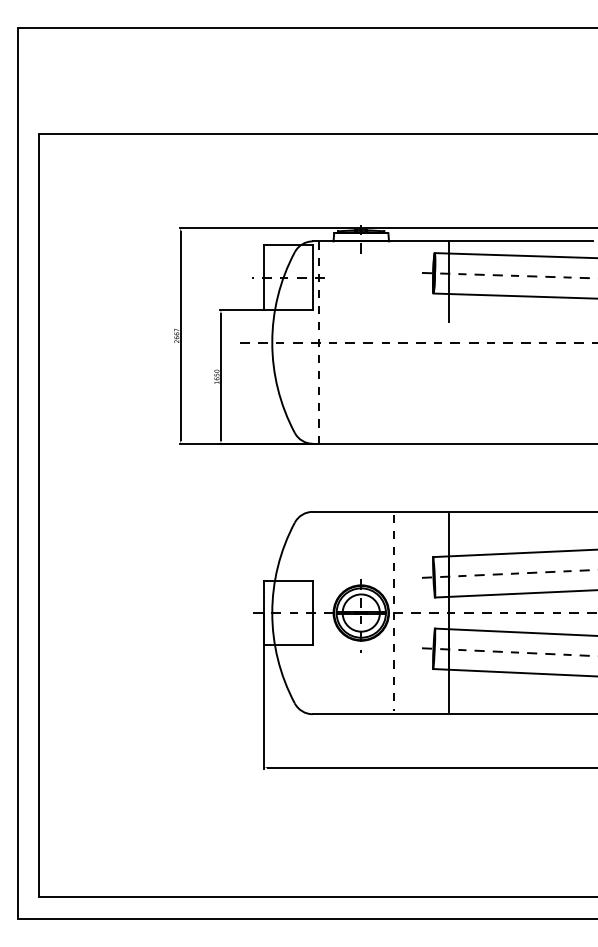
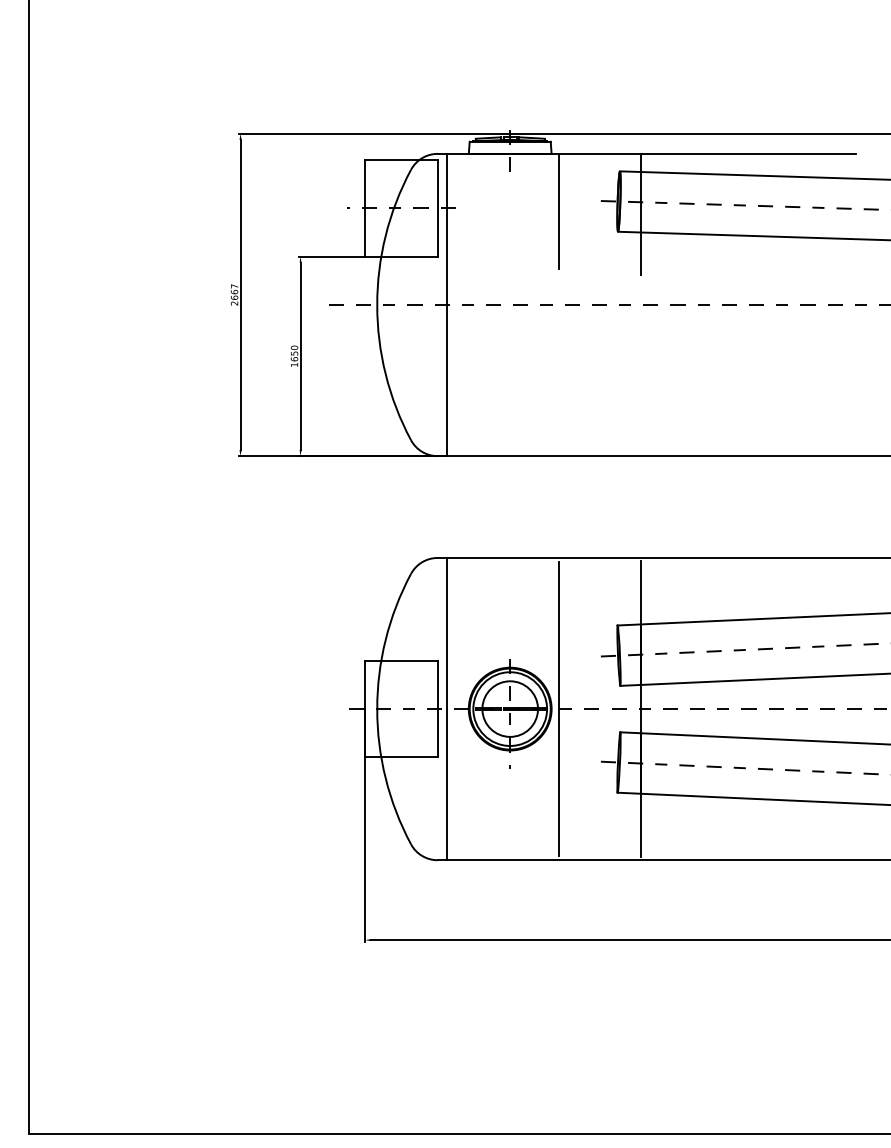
line: (393, 279) -> (558, 210), added
line: (319, 343) -> (447, 306), dashed -> solid
line: (319, 612) -> (447, 708), added
line: (393, 613) -> (558, 709), dashed -> solid

